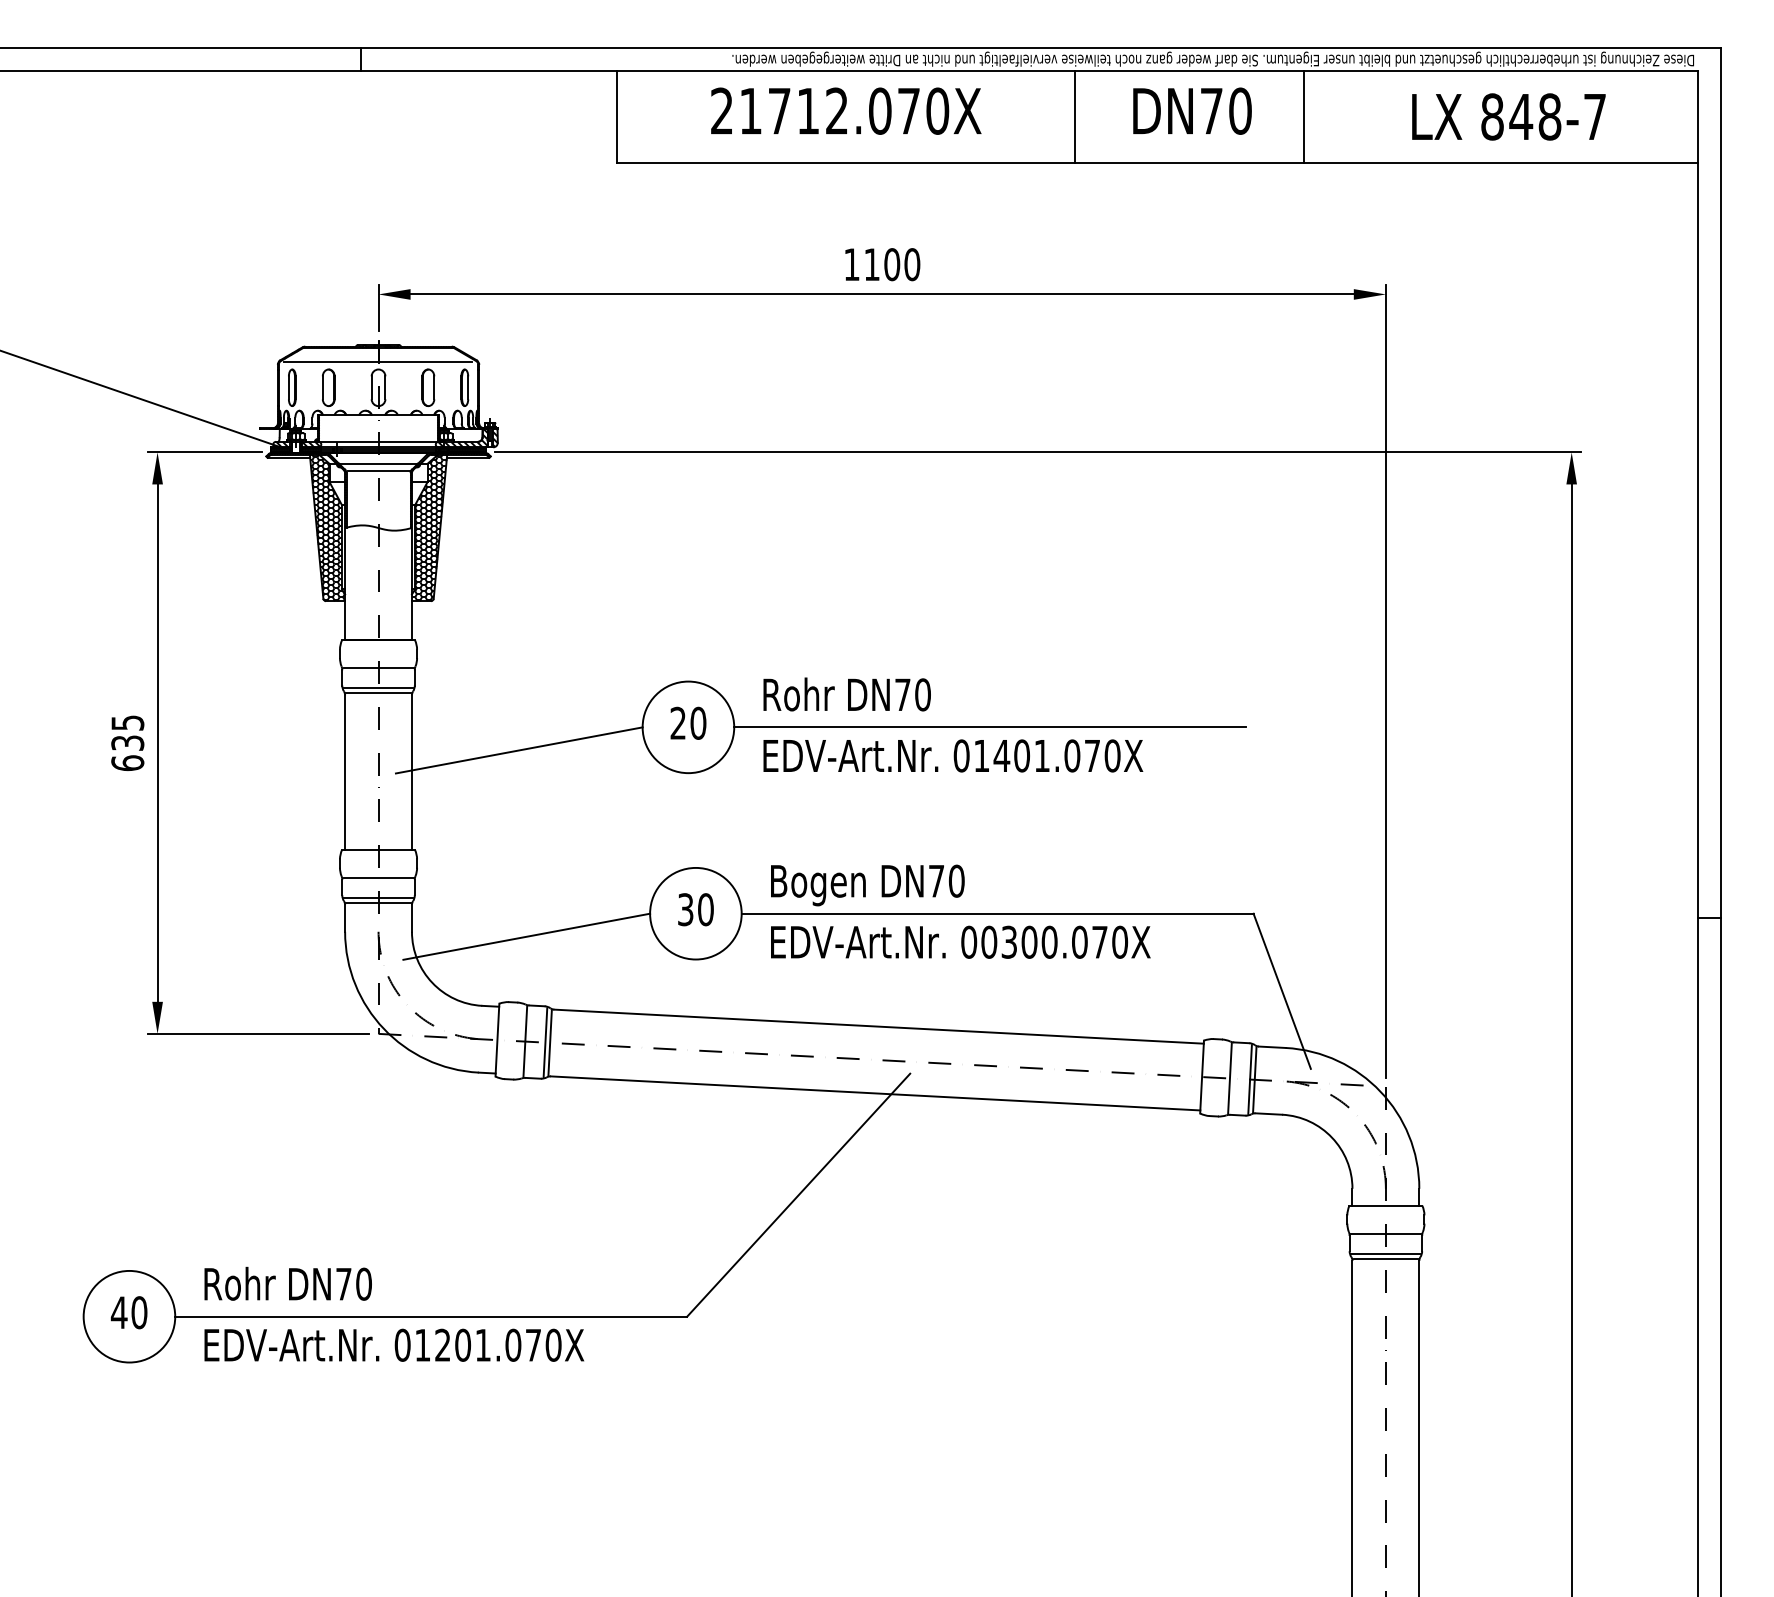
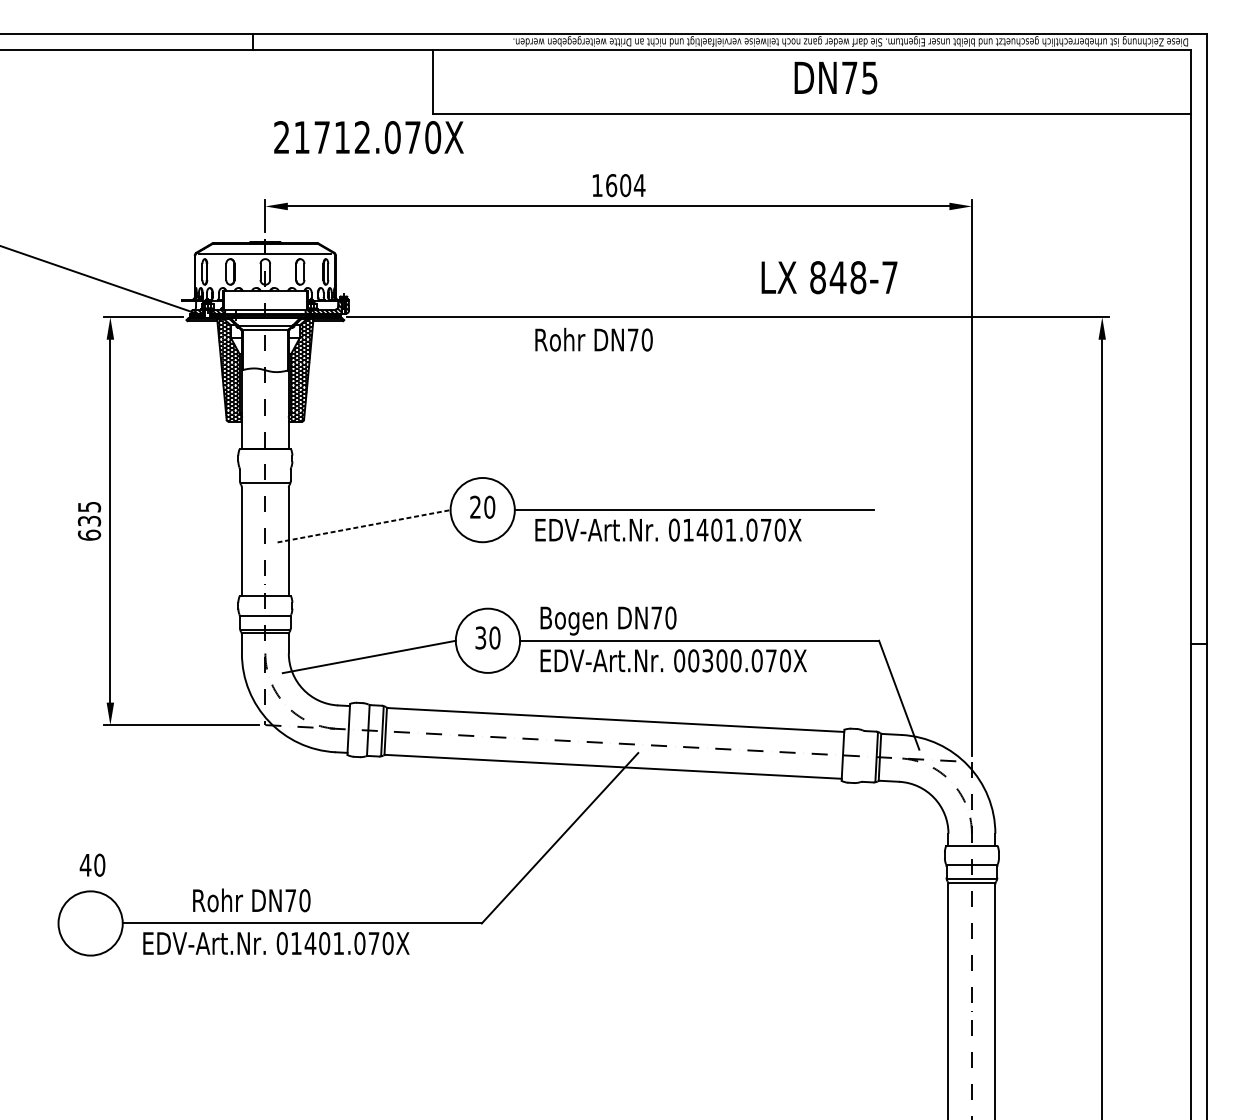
text: (846, 110) -> (369, 137), moved
text: (1240, 110) -> (869, 77), DN70 -> DN75
line: (1074, 116) -> (753, 81), removed
line: (1303, 116) -> (914, 81), removed
text: (1508, 116) -> (829, 277), moved
text: (892, 264) -> (625, 185), 1100 -> 1604
line: (378, 668) -> (265, 468), removed
line: (378, 692) -> (265, 485), removed
text: (846, 694) -> (593, 339), moved
line: (519, 750) -> (364, 526), solid -> dashed
line: (1229, 1078) -> (862, 756), removed
text: (287, 1283) -> (251, 900), moved
text: (128, 1312) -> (92, 865), moved
text: (442, 1344) -> (310, 942), 01201.070X -> 01401.070X

